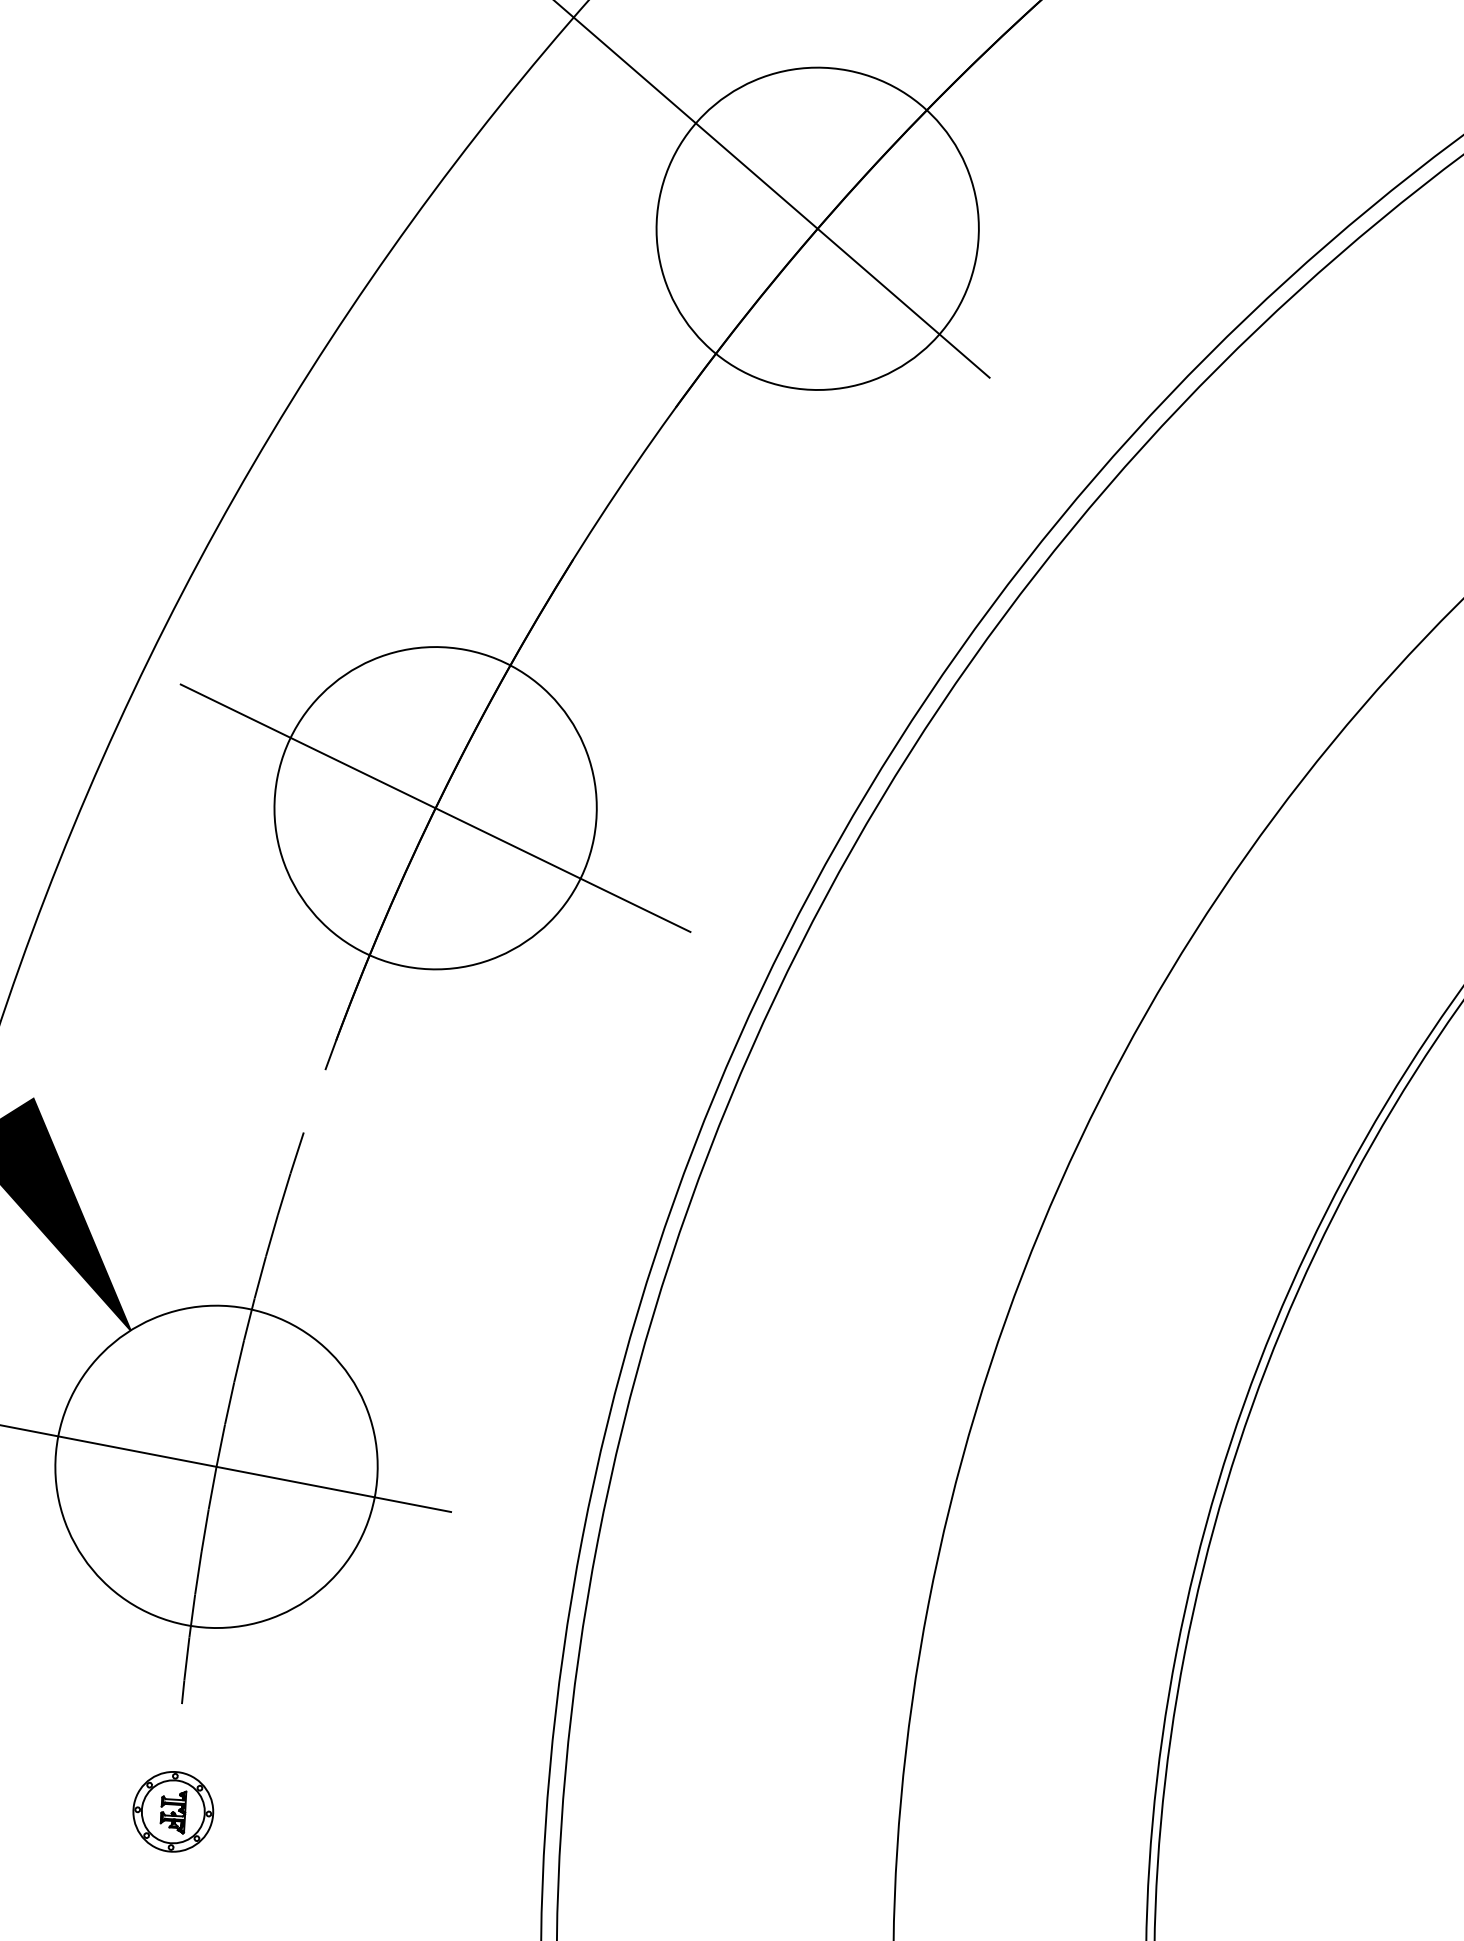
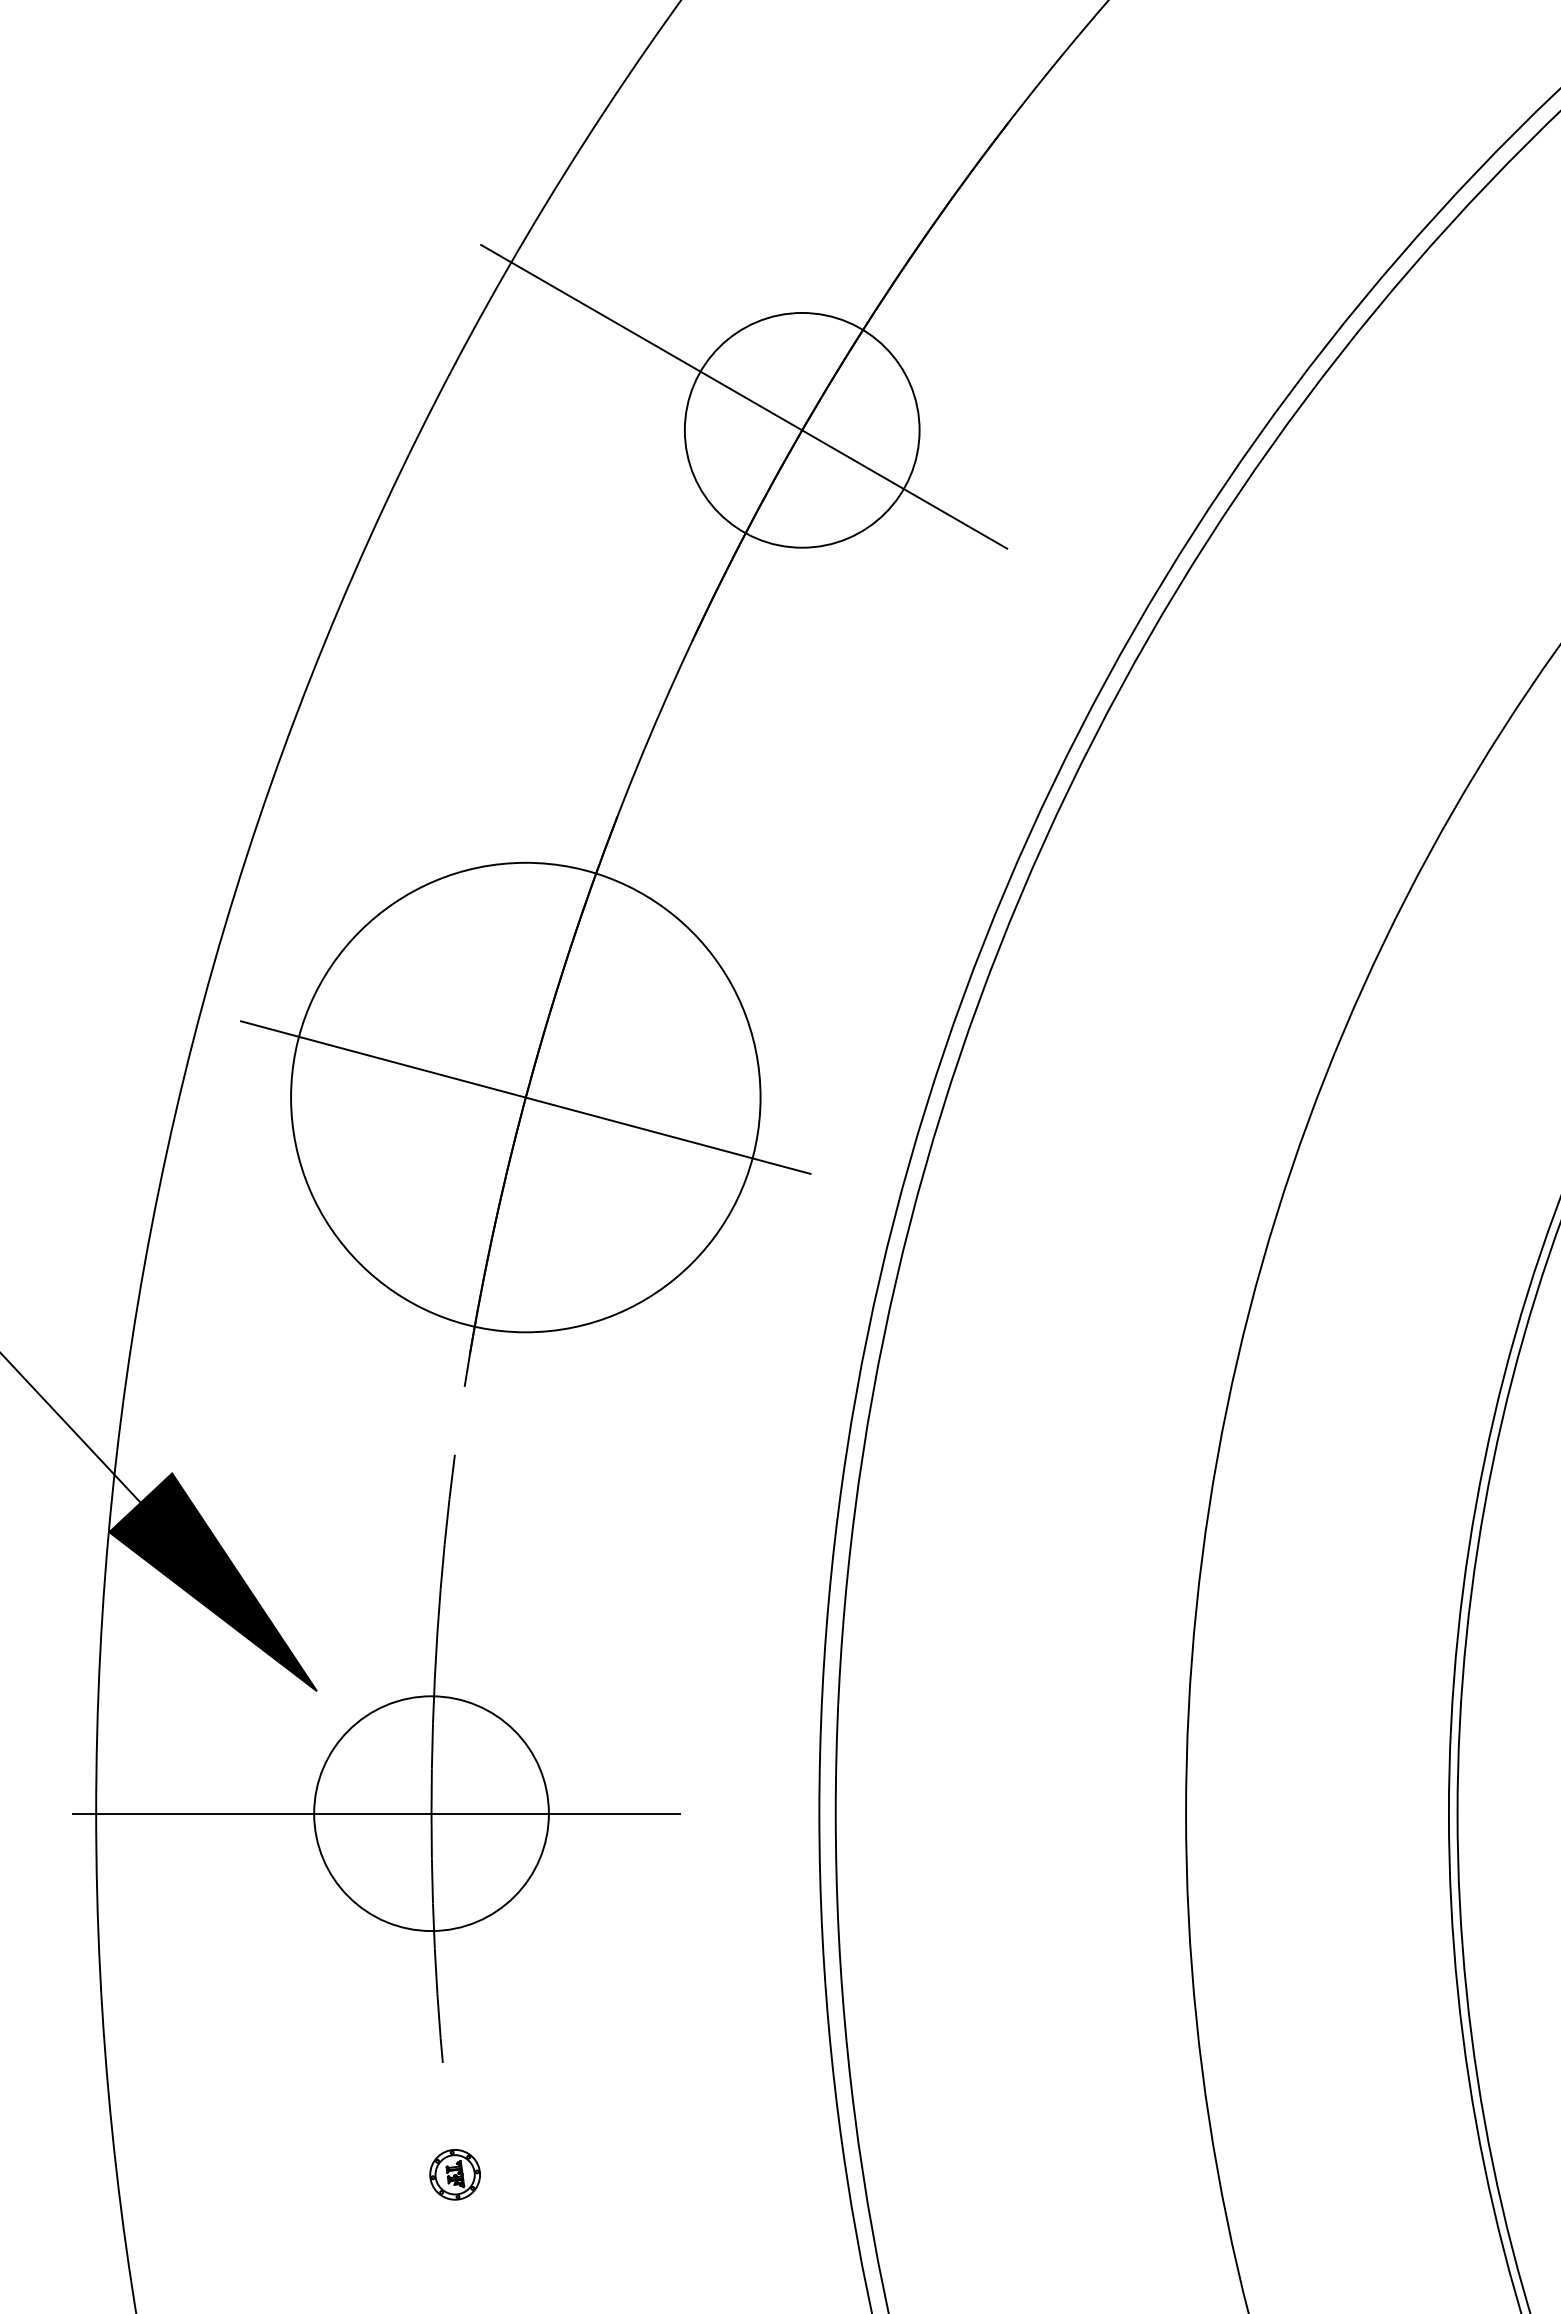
circle: (817, 228) -> (801, 430), size x0.7
circle: (435, 808) -> (525, 1097), size x1.4
circle: (216, 1466) -> (431, 1813), size x0.7
part: (172, 1811) -> (454, 2174), size x0.6

